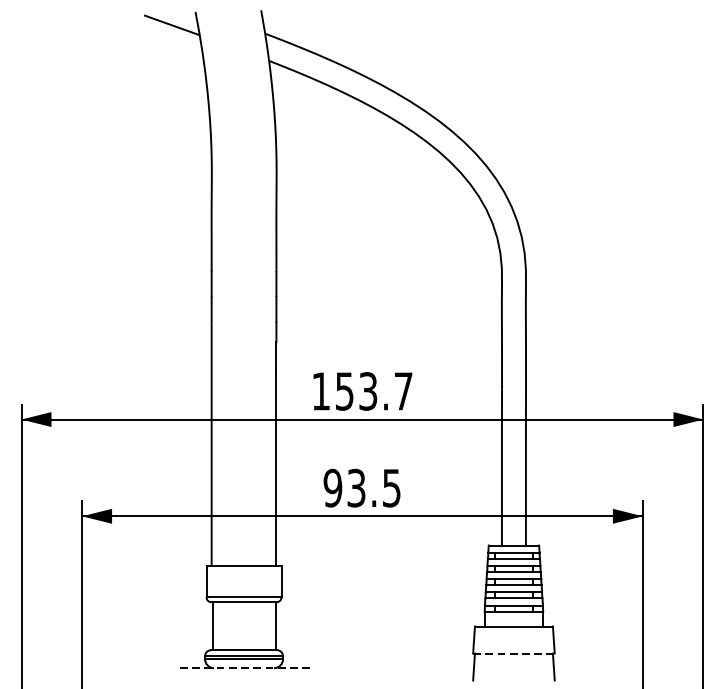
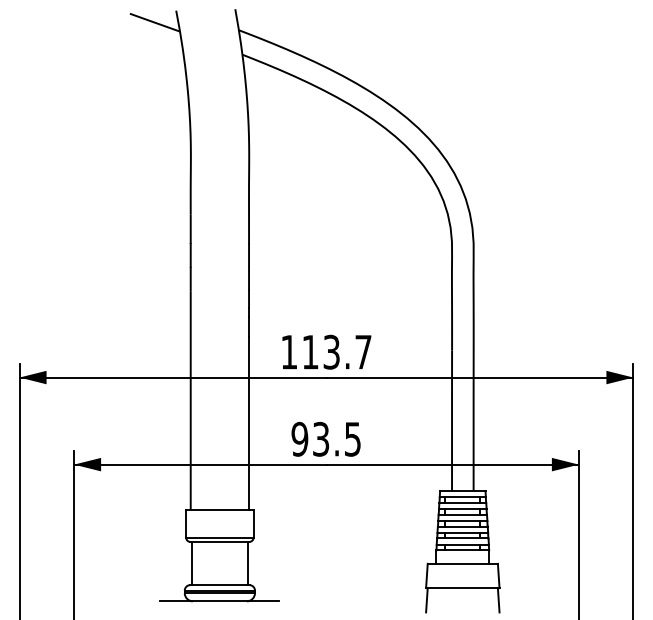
text: (344, 391) -> (310, 352), 153.7 -> 113.7
line: (513, 653) -> (462, 588), dashed -> solid
line: (243, 668) -> (219, 601), dashed -> solid

